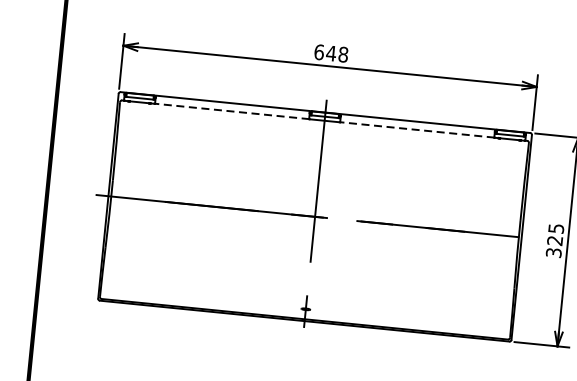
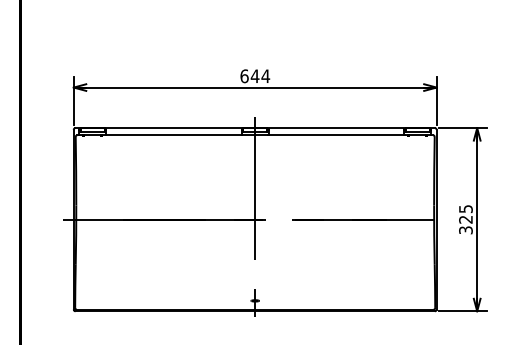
text: (343, 54) -> (265, 76), 648 -> 644
line: (231, 111) -> (173, 135), dashed -> solid
line: (416, 130) -> (335, 135), dashed -> solid

